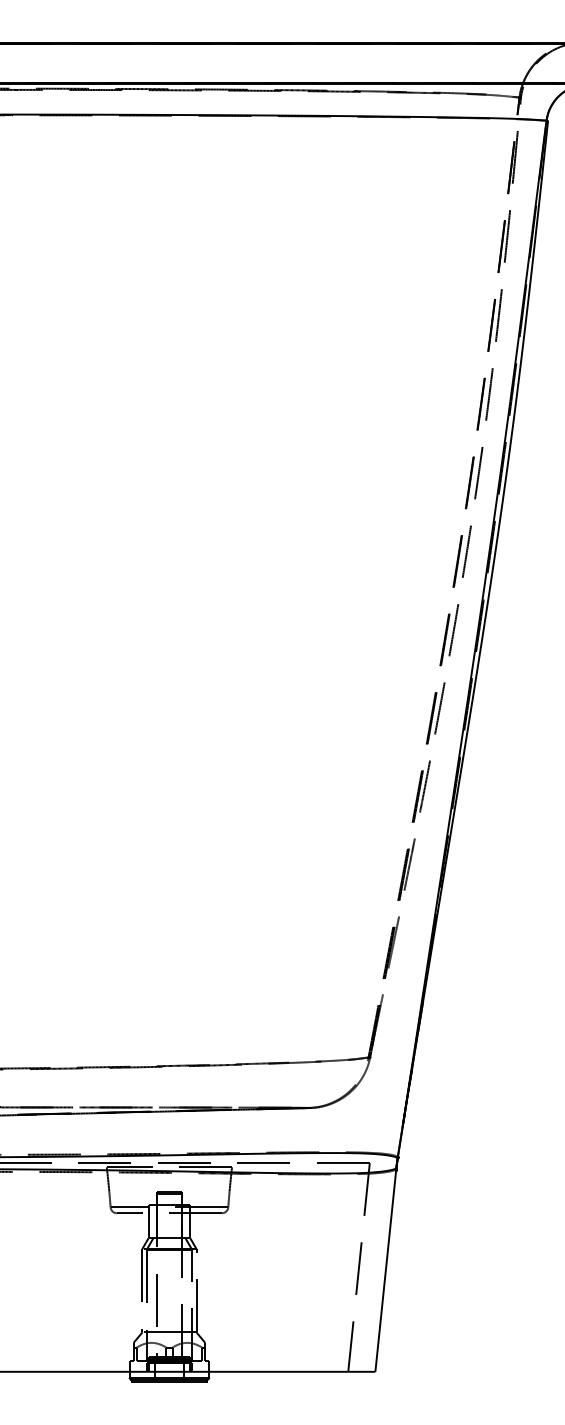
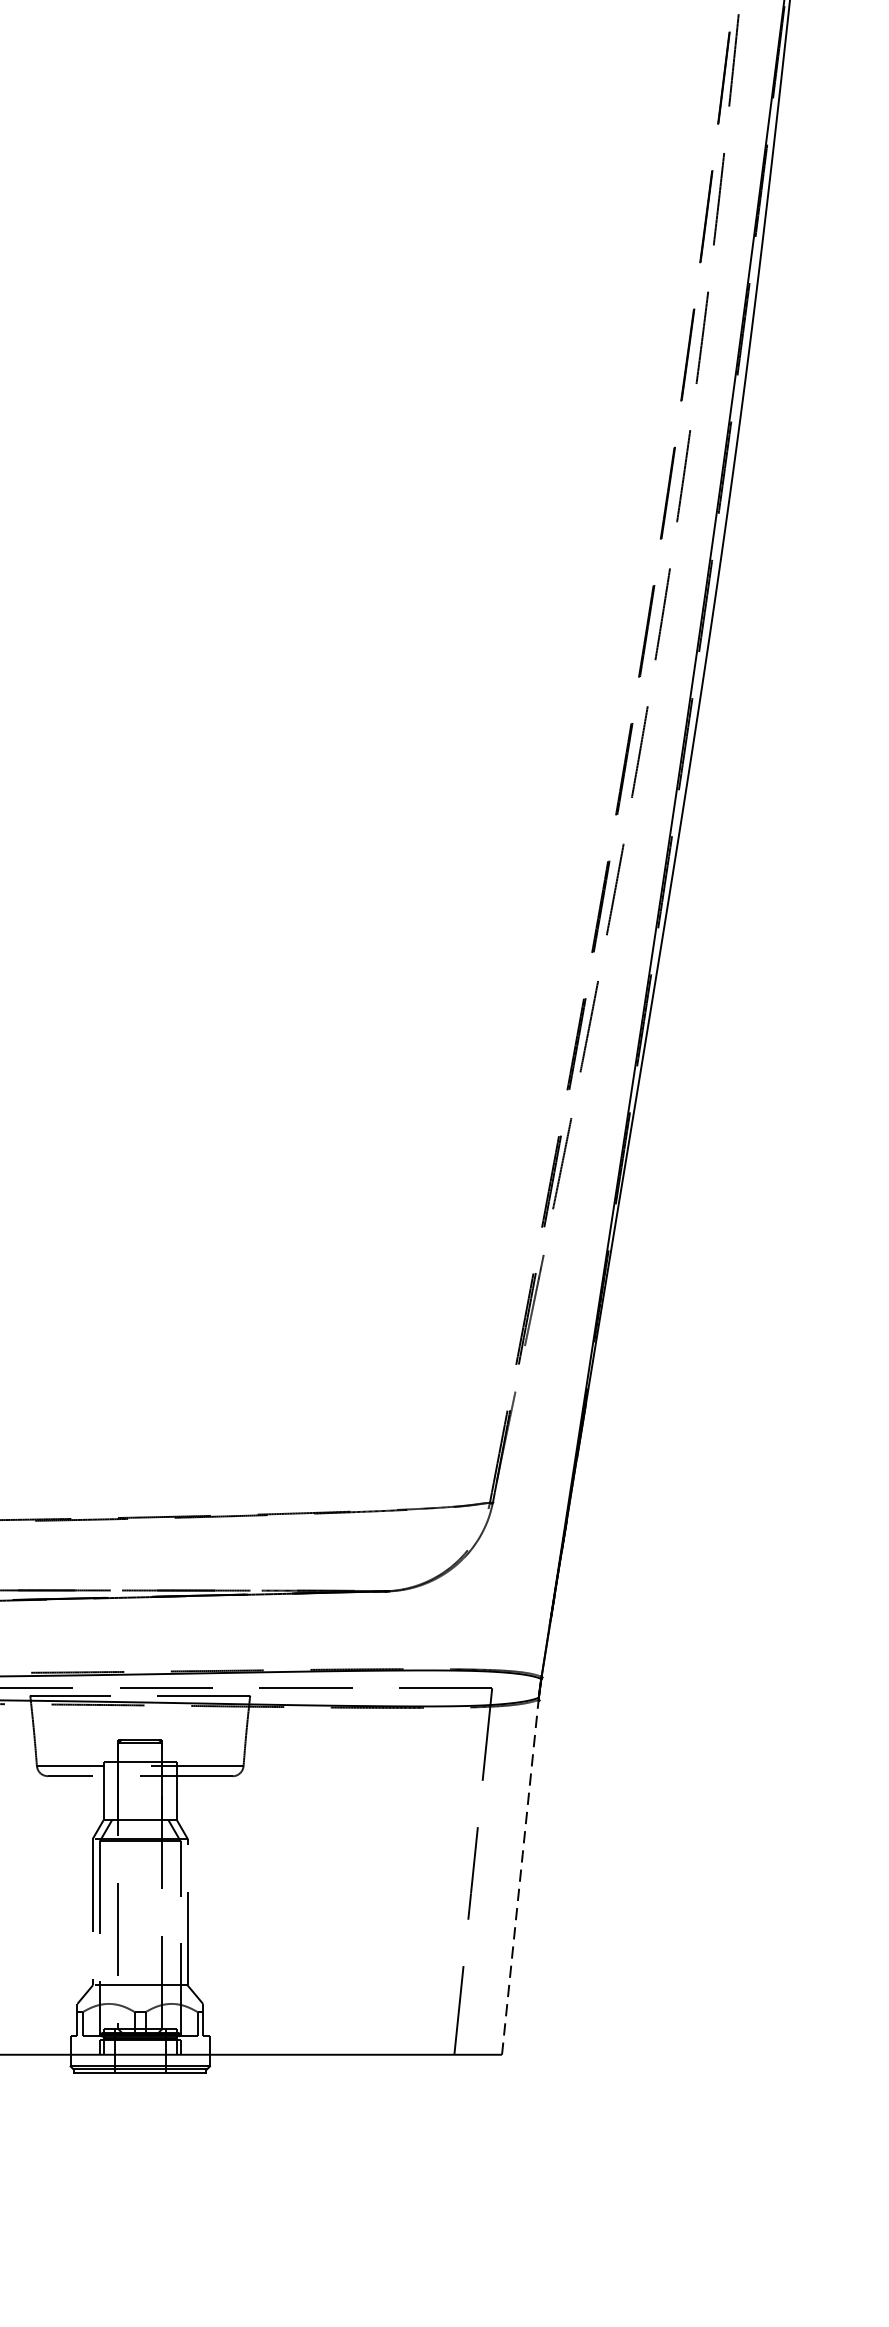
line: (385, 1269) -> (519, 1875), solid -> dashed

